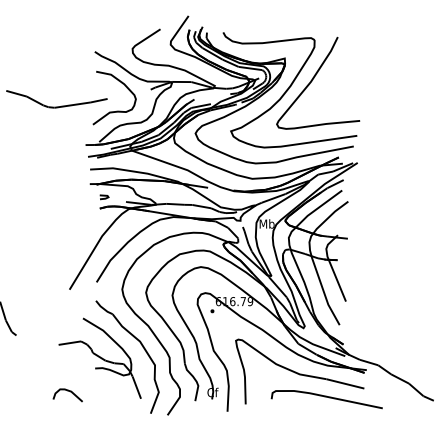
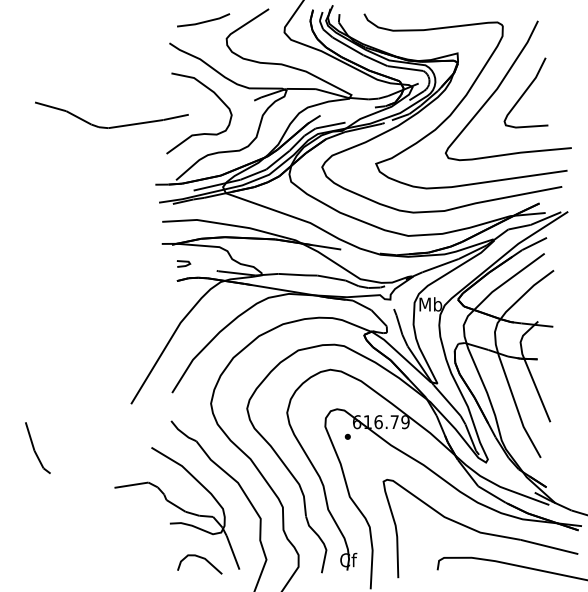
line: (116, 37) -> (202, 21), added
curve: (329, 84) -> (525, 92), added
curve: (67, 391) -> (199, 558), moved

